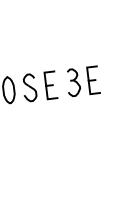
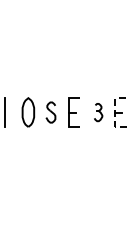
line: (89, 80) -> (115, 112), solid -> dashed
part: (73, 82) -> (98, 112), size x0.6
part: (29, 87) -> (50, 112), size x0.7

